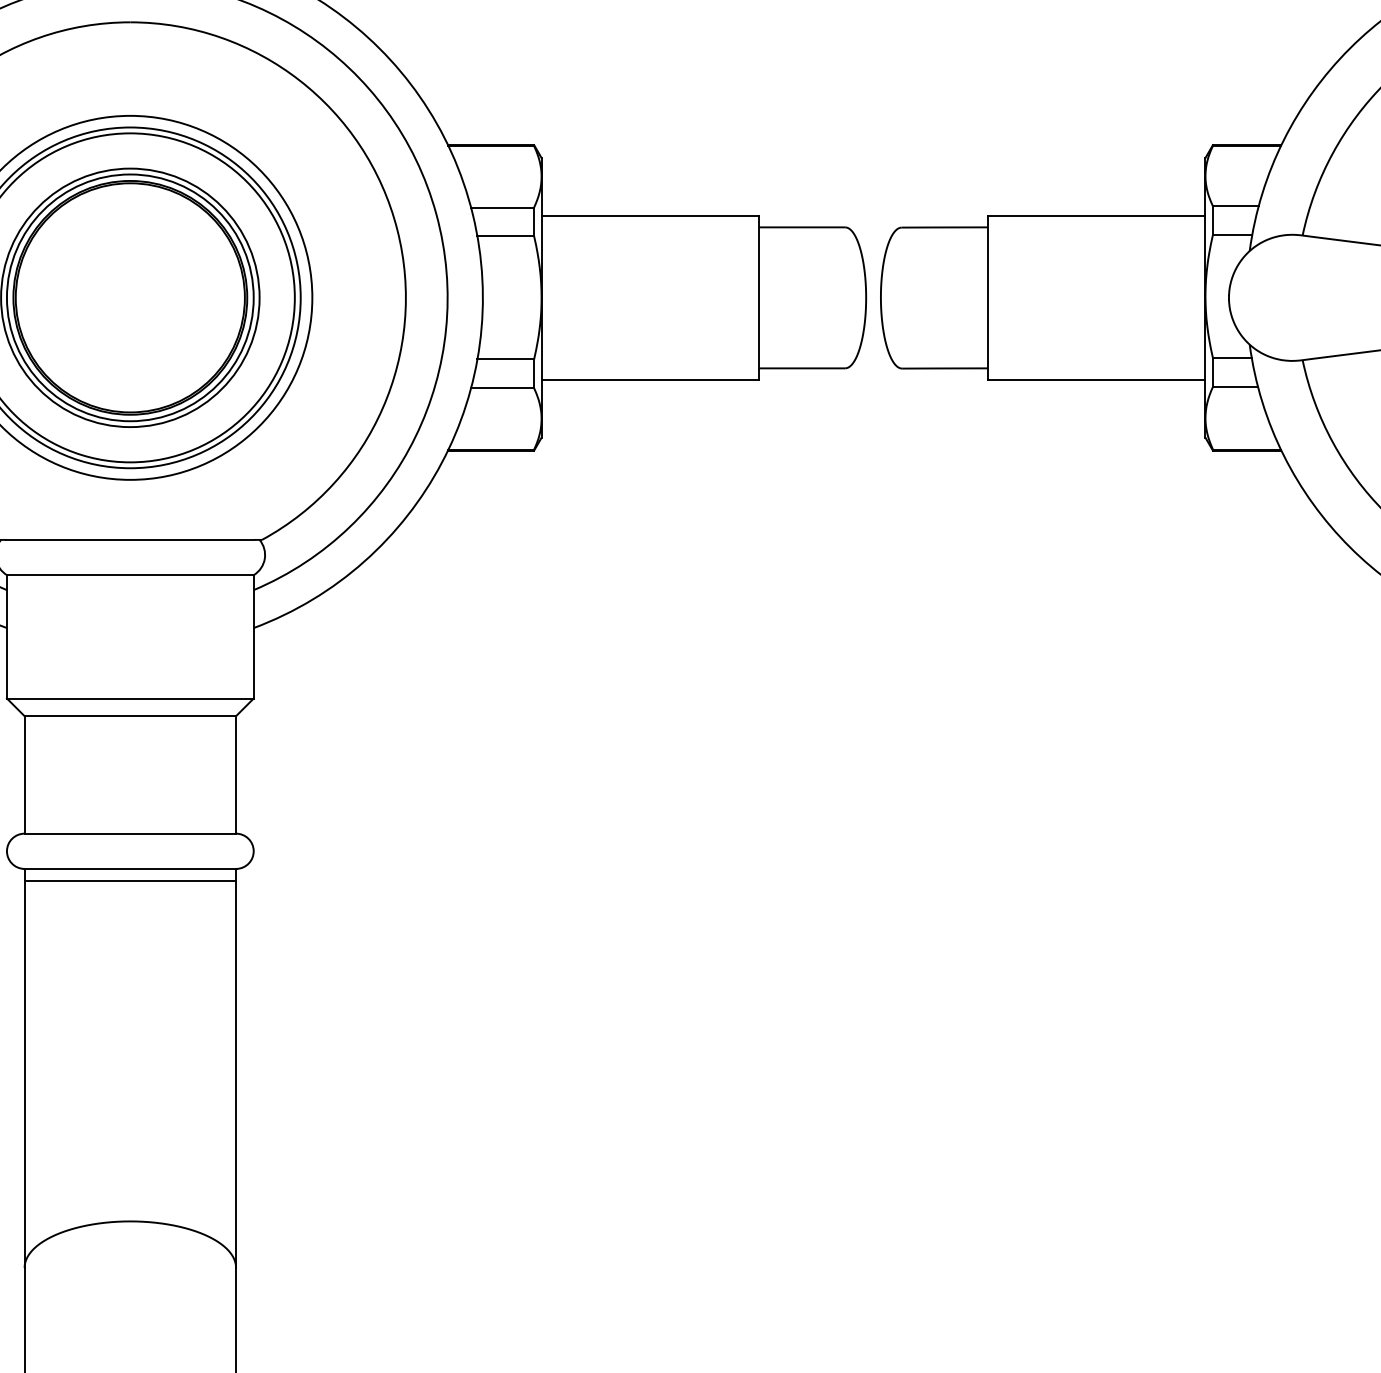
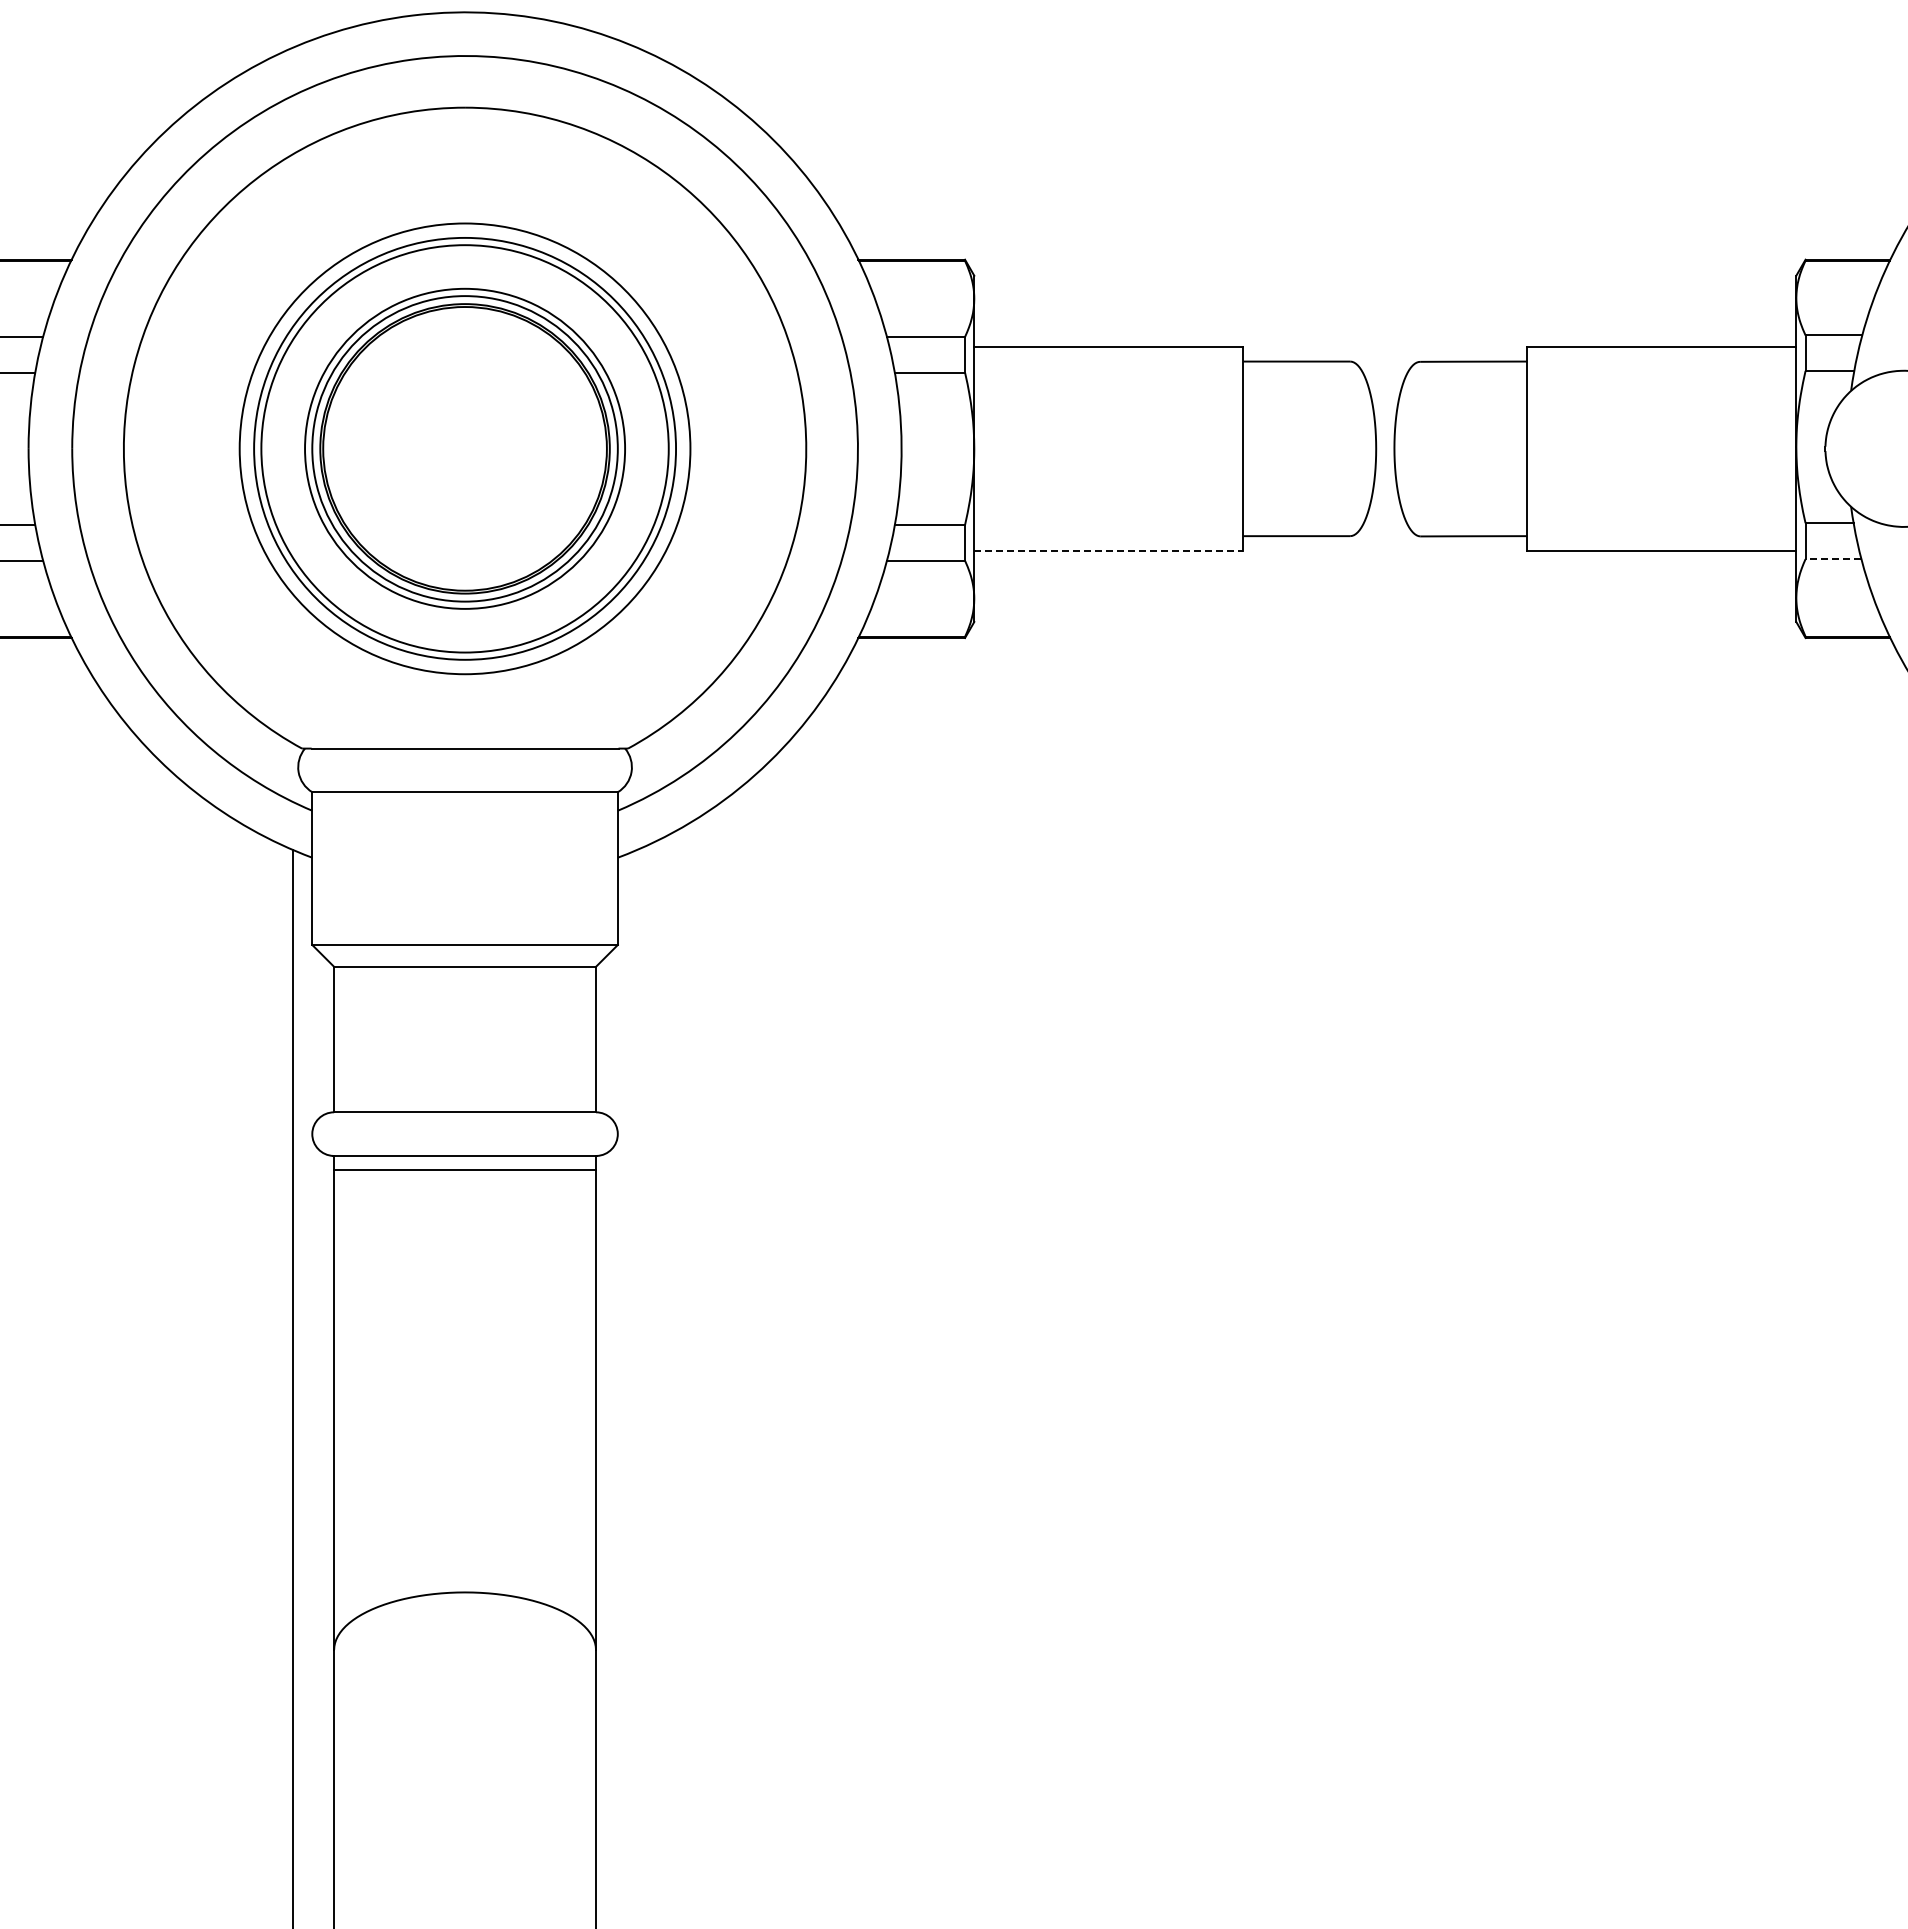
line: (649, 379) -> (1108, 550), solid -> dashed
line: (1235, 387) -> (1833, 559), solid -> dashed

